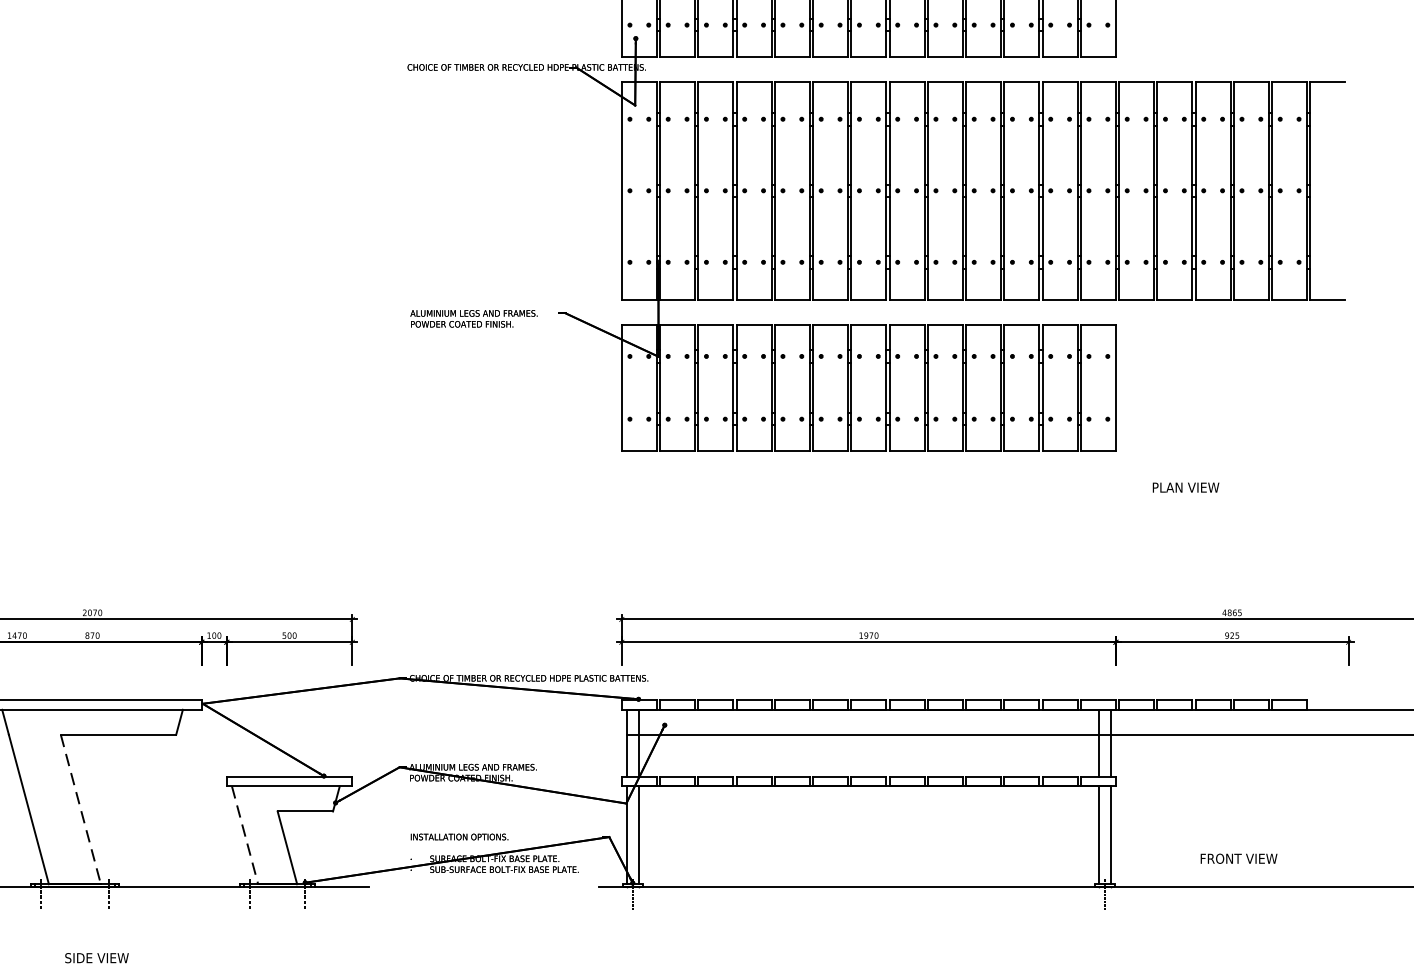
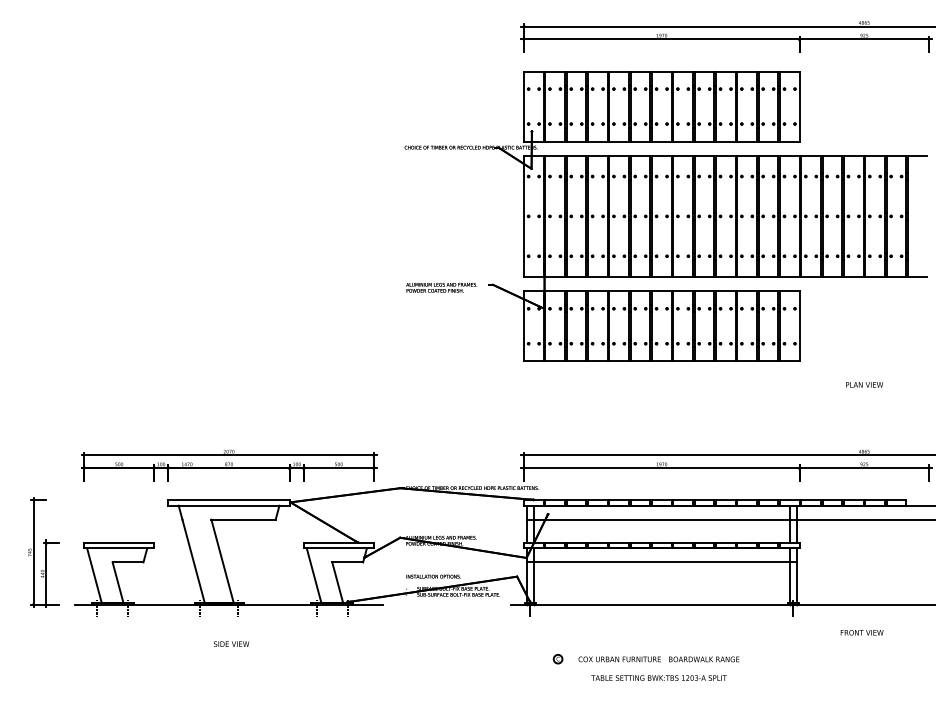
text: (1185, 486) -> (864, 384), moved
line: (80, 809) -> (222, 561), dashed -> solid
line: (868, 811) -> (661, 562), added
line: (245, 836) -> (314, 576), dashed -> solid
text: (1237, 858) -> (861, 632), moved

